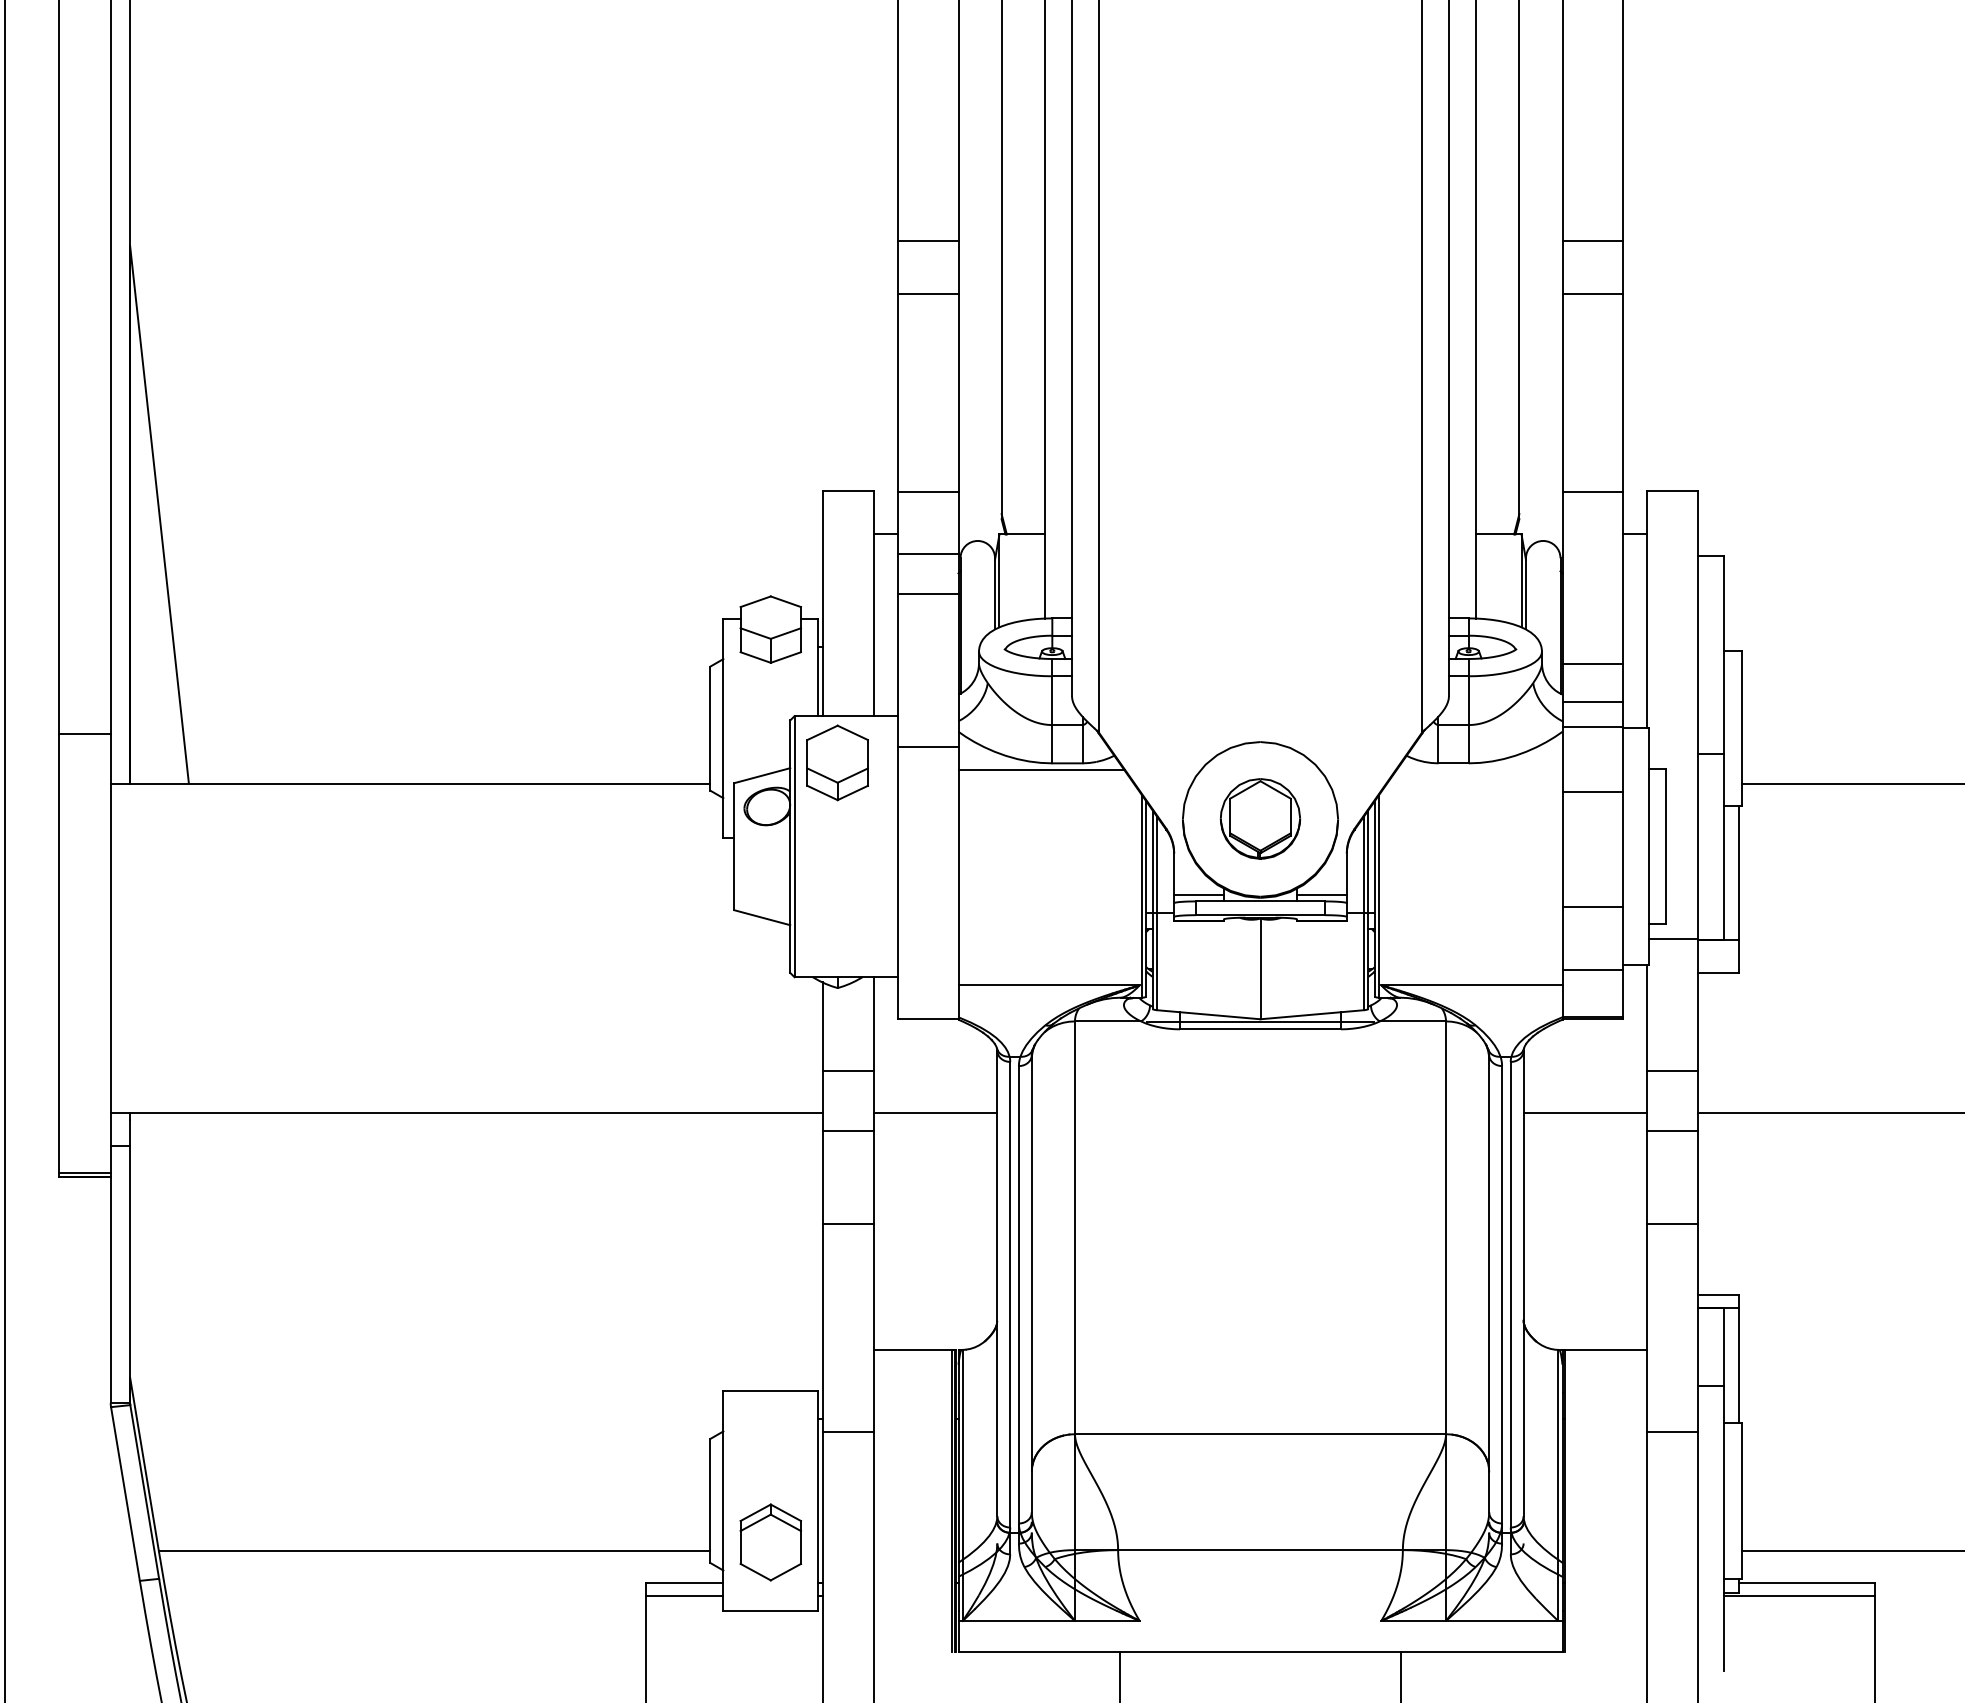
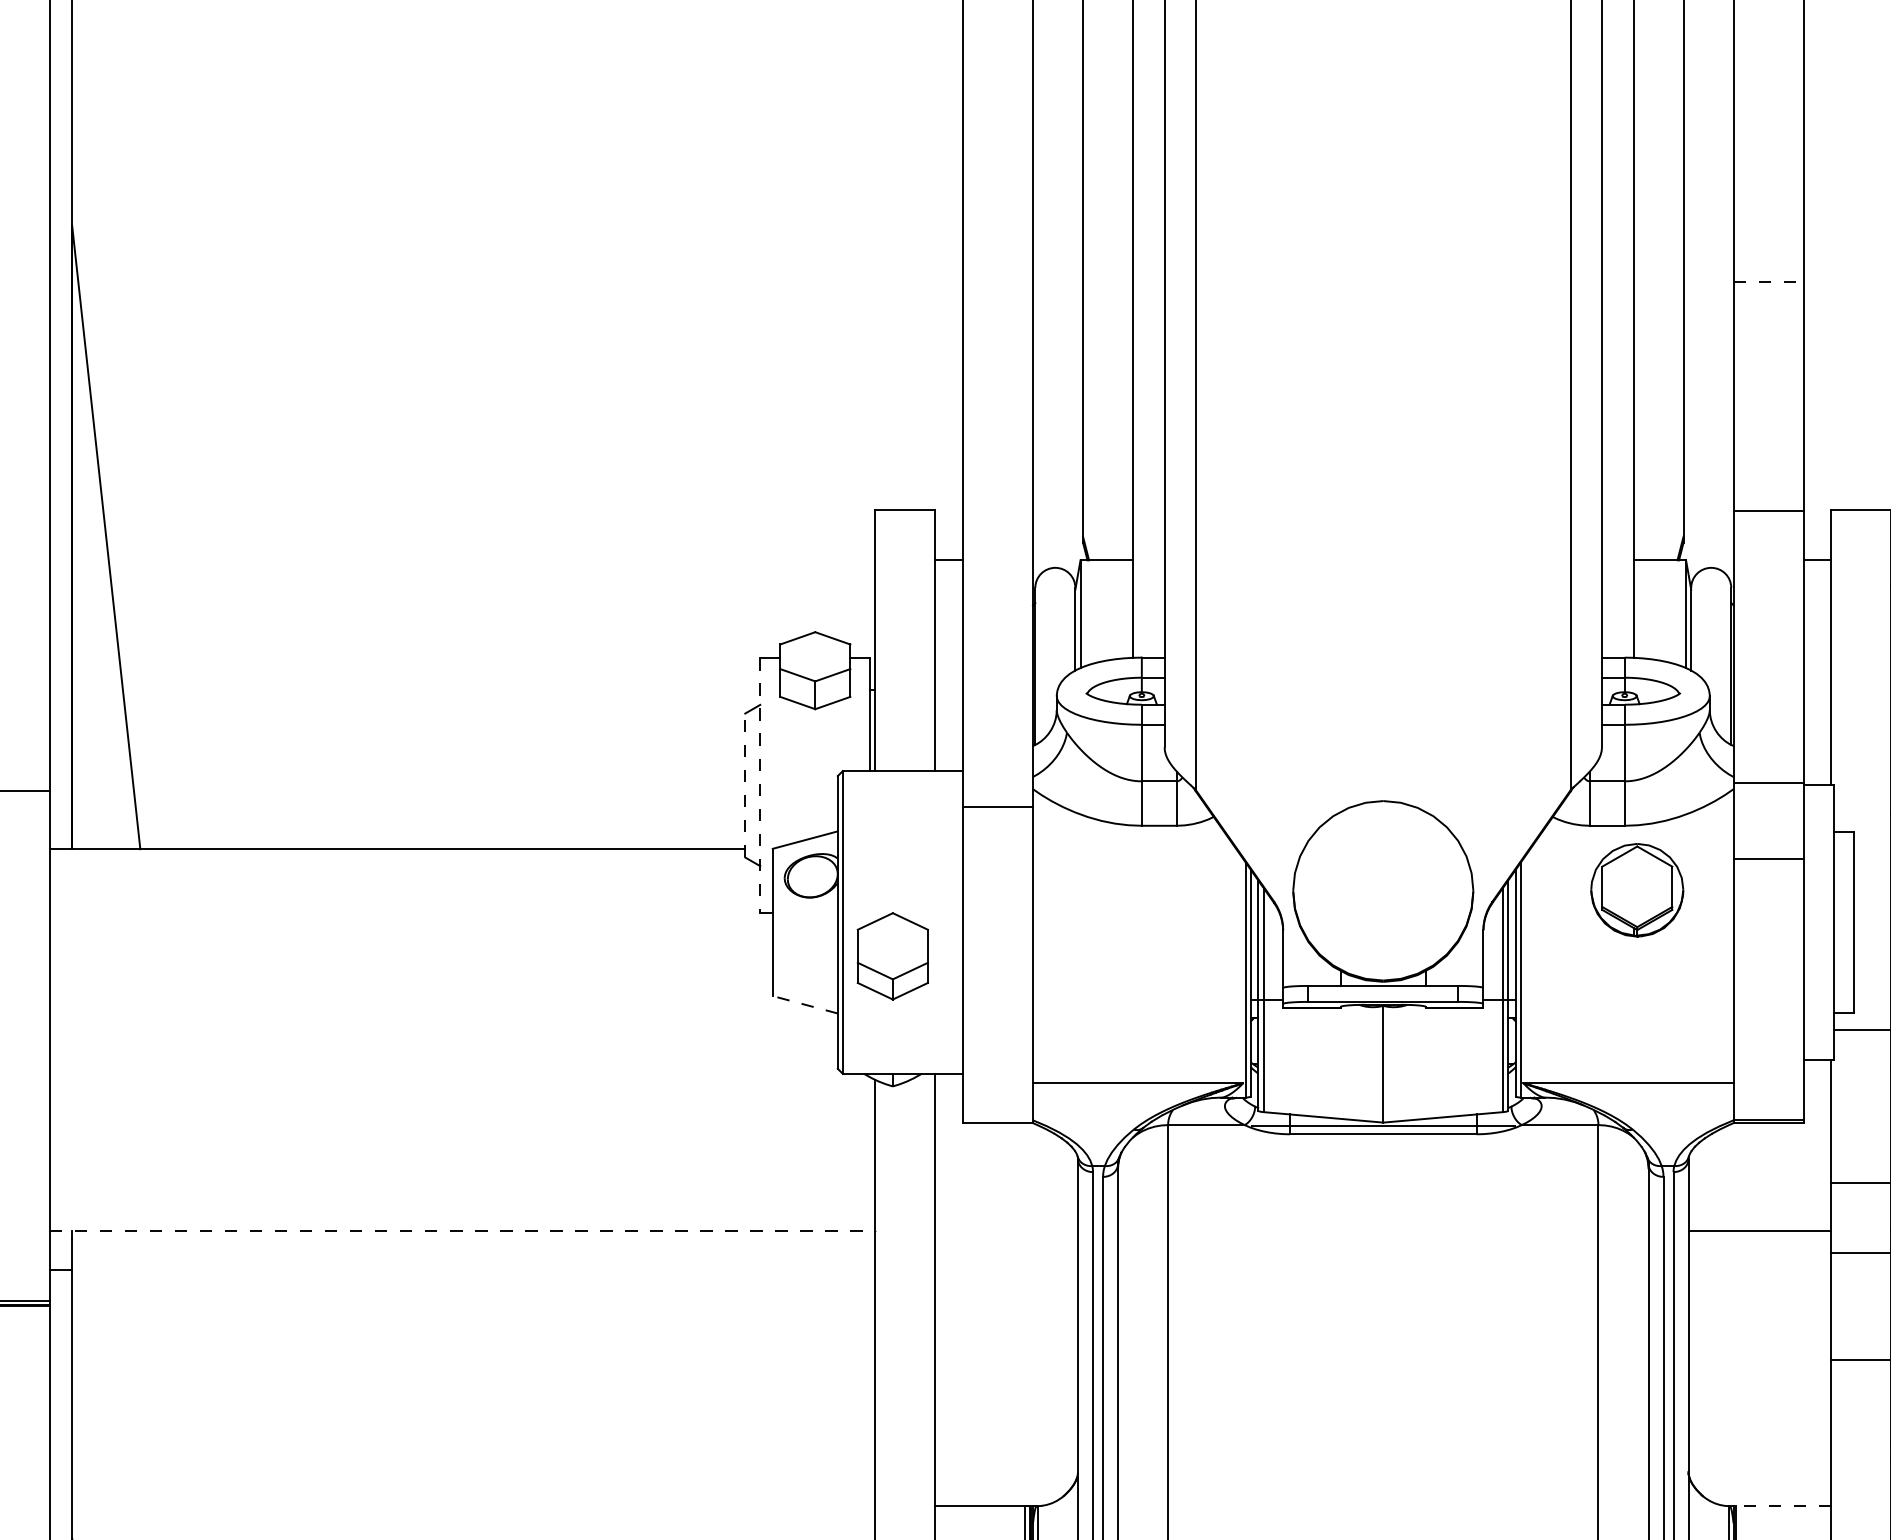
line: (928, 241) -> (998, 220), removed
line: (1592, 241) -> (1768, 220), removed
line: (928, 294) -> (998, 281), removed
line: (1593, 294) -> (1769, 281), solid -> dashed
line: (928, 492) -> (998, 511), removed
line: (928, 554) -> (998, 583), removed
line: (928, 593) -> (998, 628), removed
line: (1592, 664) -> (1768, 711), removed
line: (1592, 702) -> (1768, 755), removed
line: (710, 728) -> (745, 785), solid -> dashed
line: (723, 728) -> (760, 785), solid -> dashed
part: (837, 762) -> (892, 955), moved
line: (1041, 770) -> (1129, 834), removed
part: (1260, 818) -> (1637, 889), moved
line: (1198, 894) -> (1311, 977), removed
line: (1321, 894) -> (1454, 977), removed
line: (1592, 907) -> (1768, 992), removed
line: (761, 917) -> (804, 1004), solid -> dashed
line: (1592, 969) -> (1768, 1064), removed
line: (848, 1071) -> (905, 1183), removed
line: (466, 1112) -> (462, 1230), solid -> dashed
line: (935, 1112) -> (1006, 1230), removed
line: (848, 1131) -> (905, 1252), removed
line: (848, 1224) -> (905, 1360), removed
line: (1605, 1349) -> (1783, 1505), solid -> dashed

